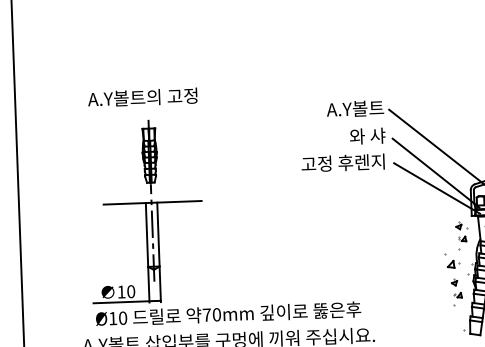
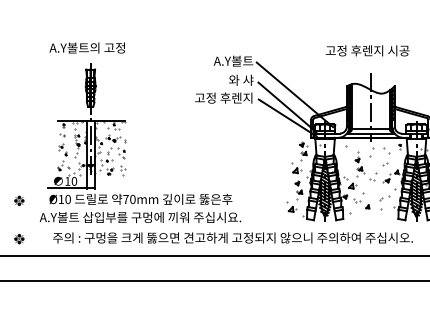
hatch: (154, 241) -> (91, 147), added
part: (447, 316) -> (291, 206), added
part: (52, 322) -> (19, 200), added

